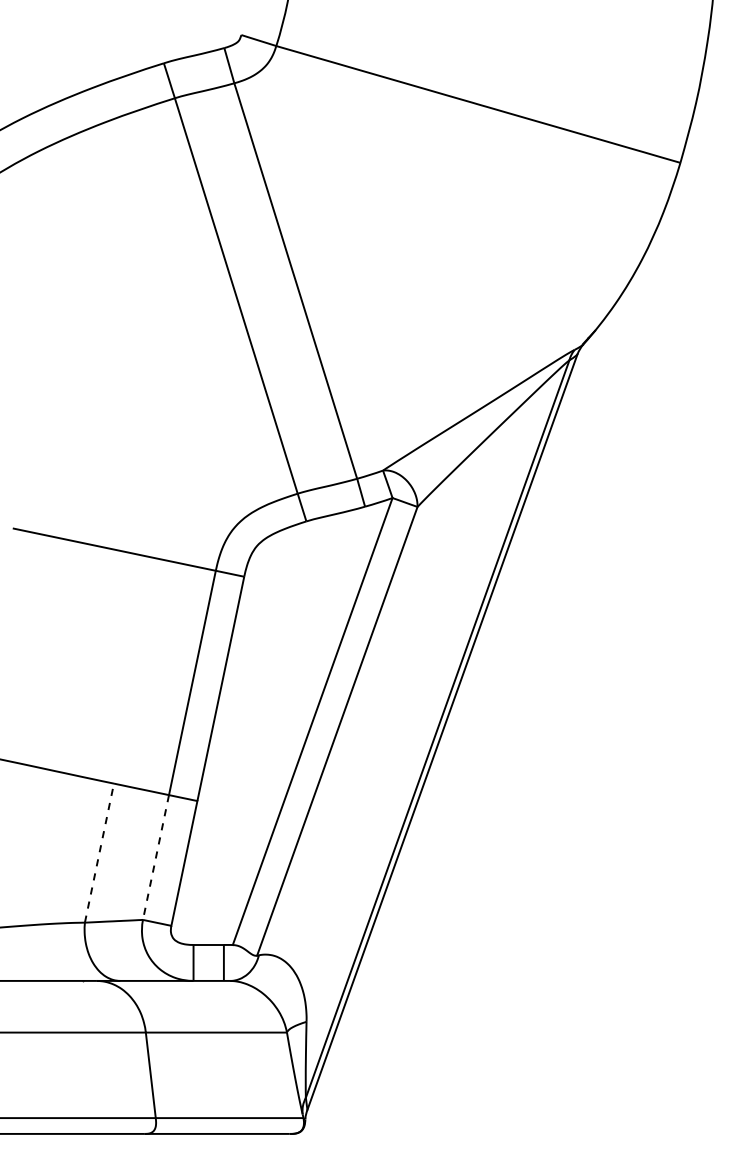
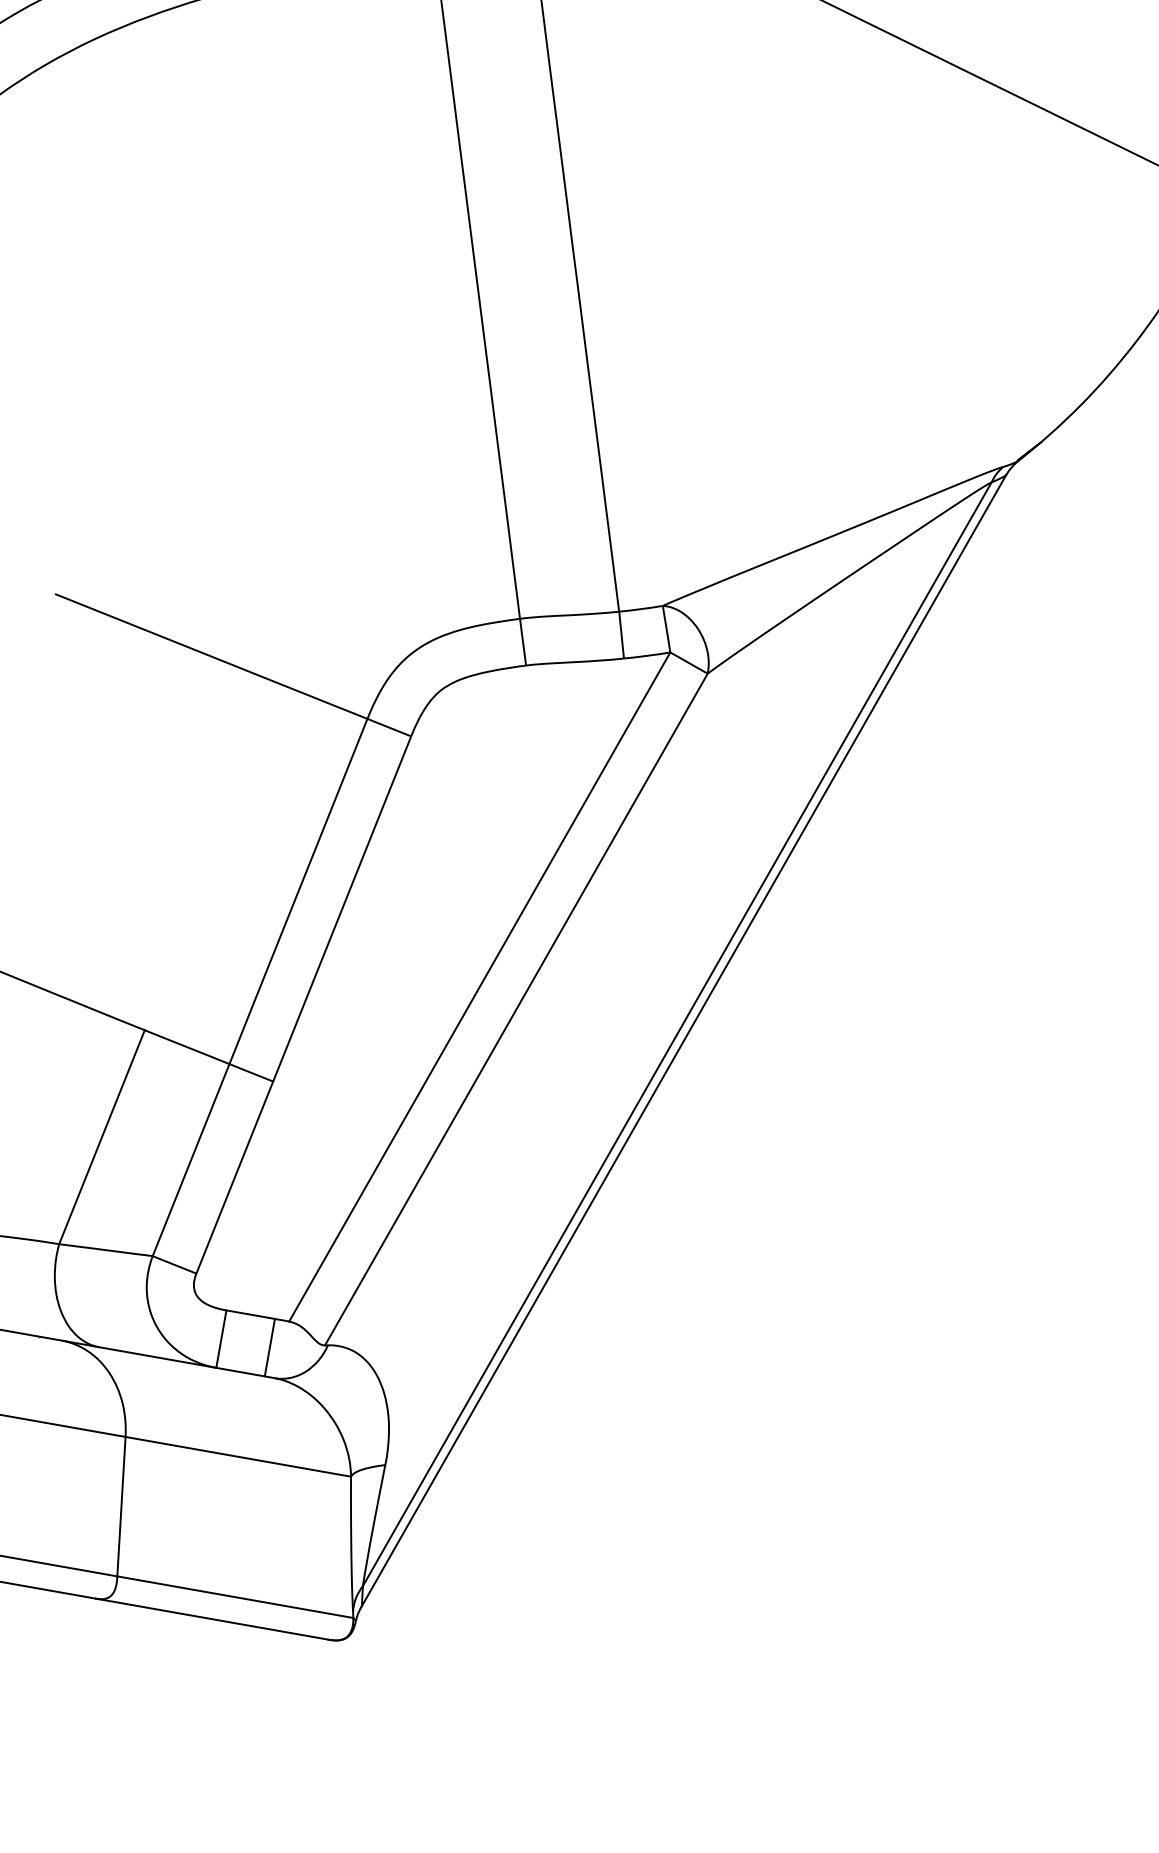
line: (99, 852) -> (102, 1136), dashed -> solid
line: (156, 857) -> (191, 1160), dashed -> solid

